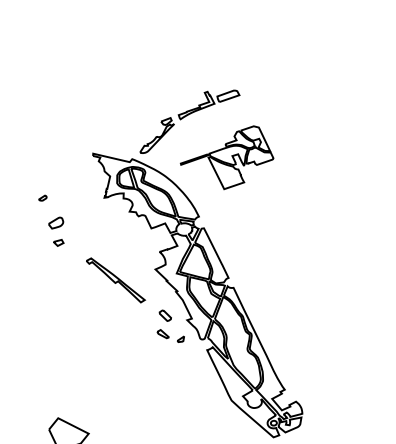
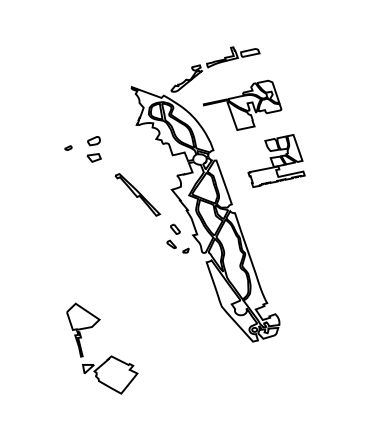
part: (42, 197) -> (68, 147), moved
part: (275, 219) -> (276, 160), added
part: (57, 242) -> (93, 157), size x1.67

